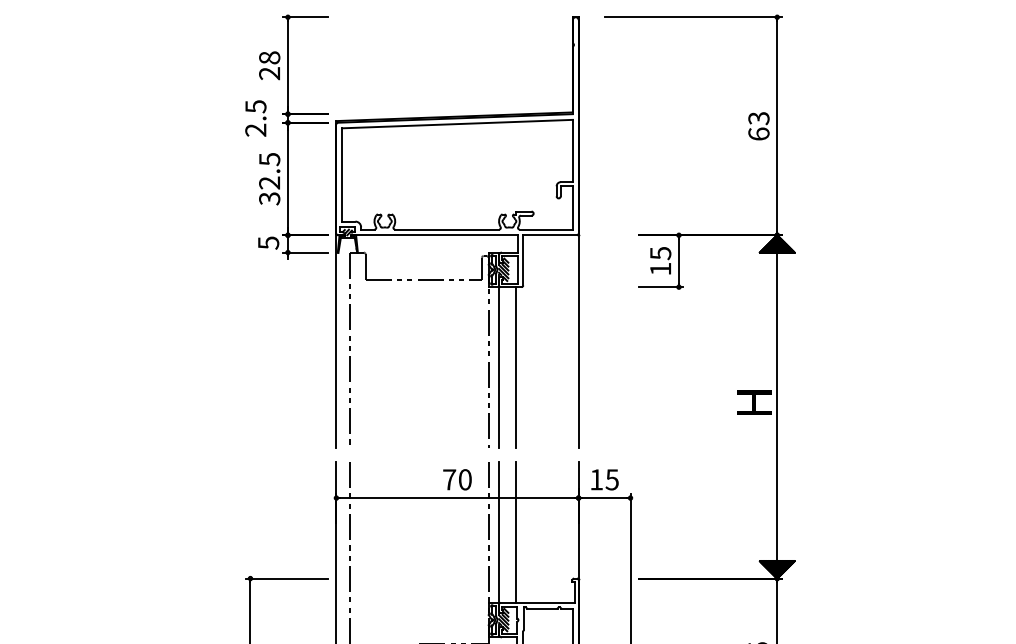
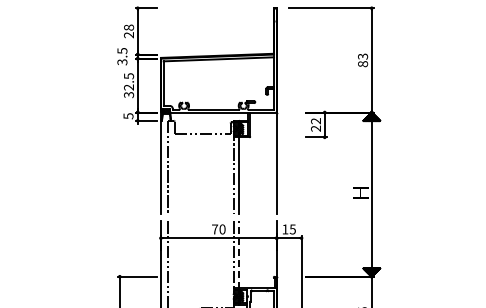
text: (256, 130) -> (122, 62), 2.5 -> 3.5
text: (757, 134) -> (362, 64), 63 -> 83
text: (661, 260) -> (316, 124), 15 -> 22
line: (515, 366) -> (246, 175), removed
line: (498, 532) -> (238, 254), solid -> dashed
line: (515, 532) -> (246, 254), removed

